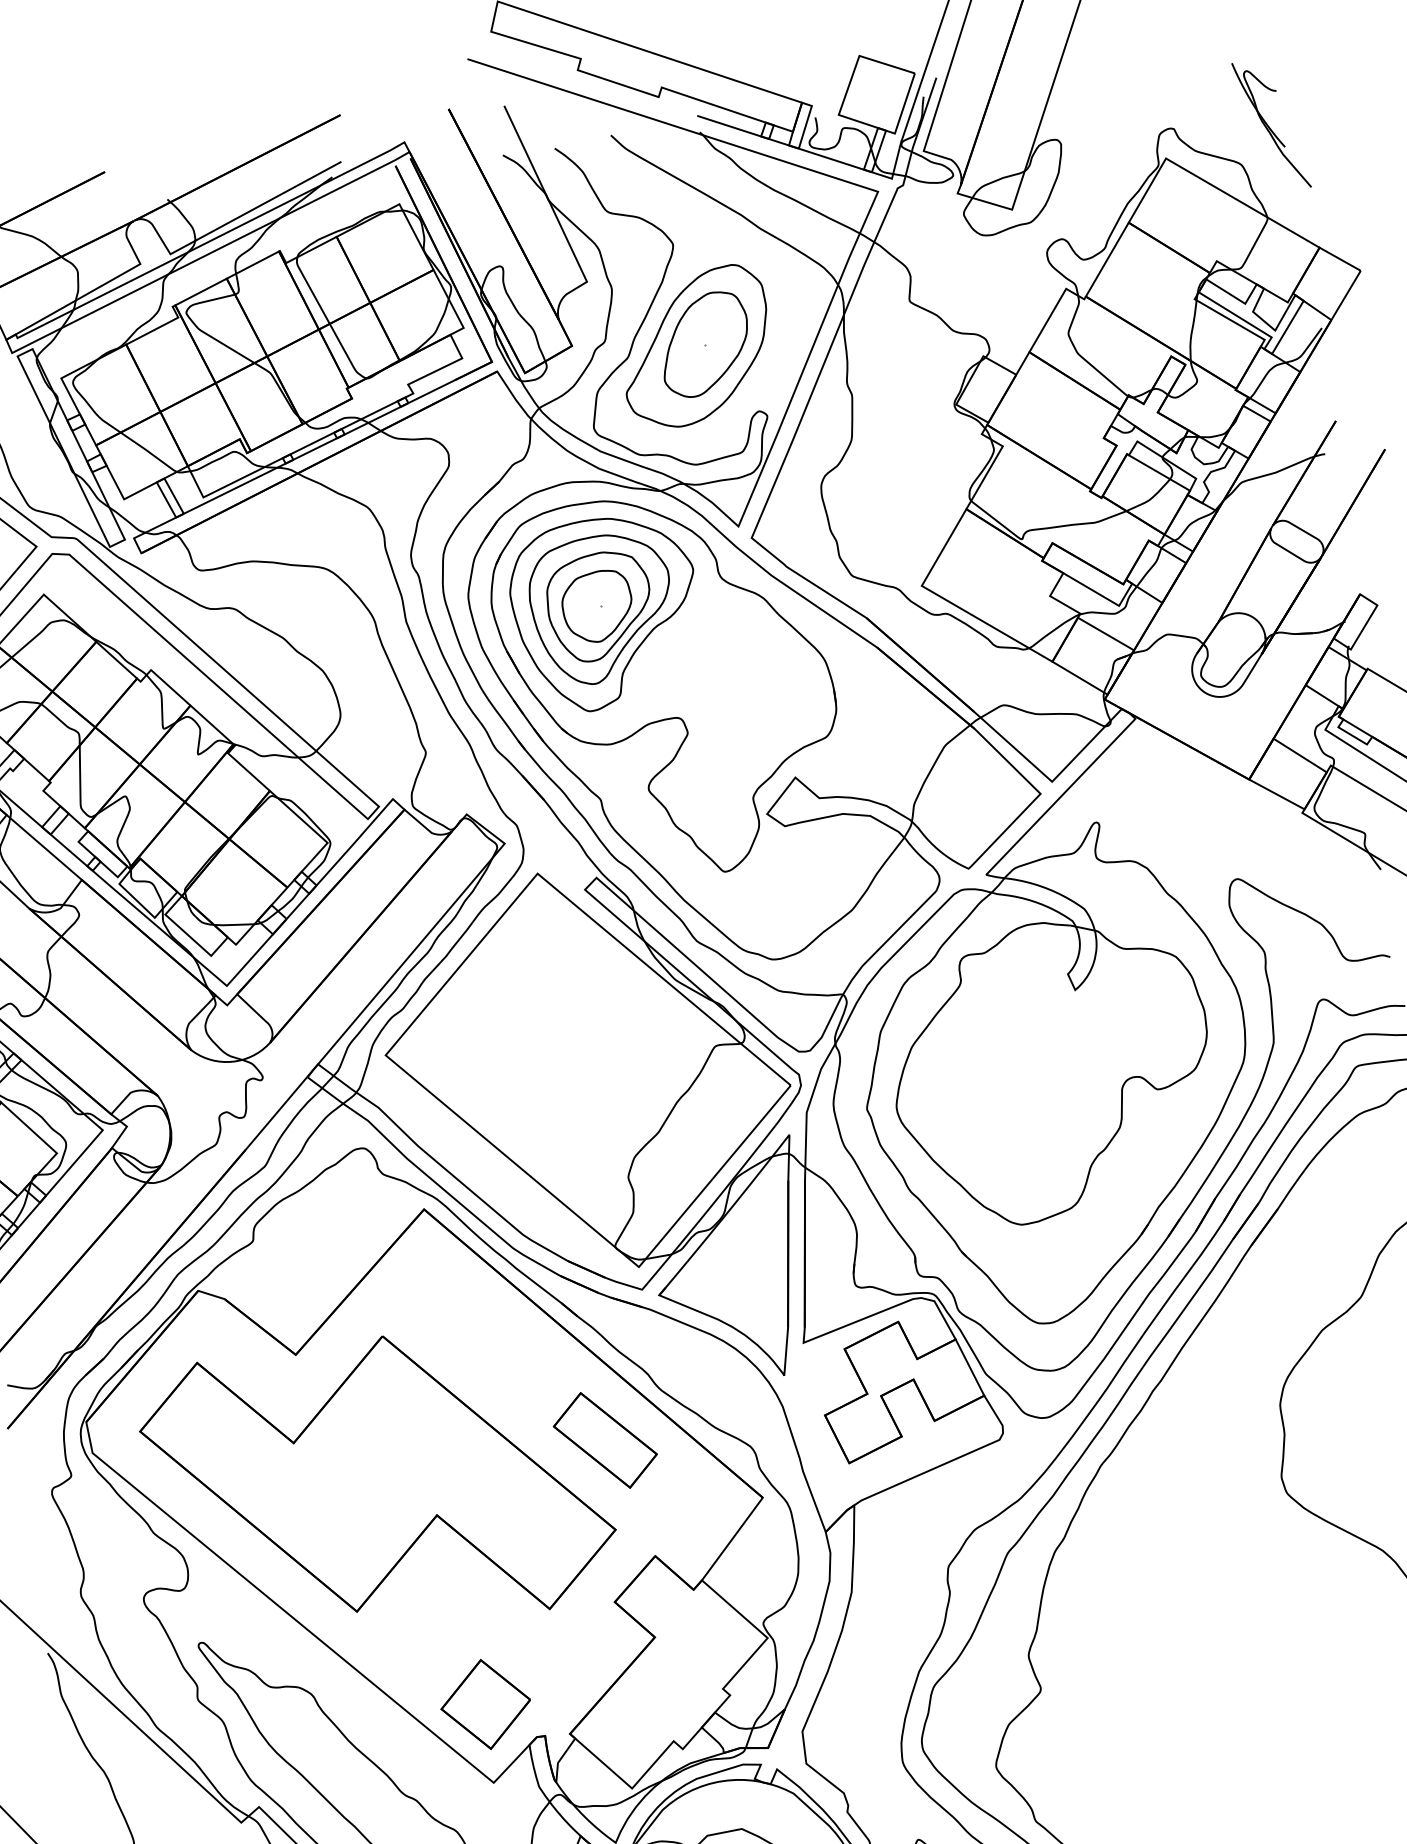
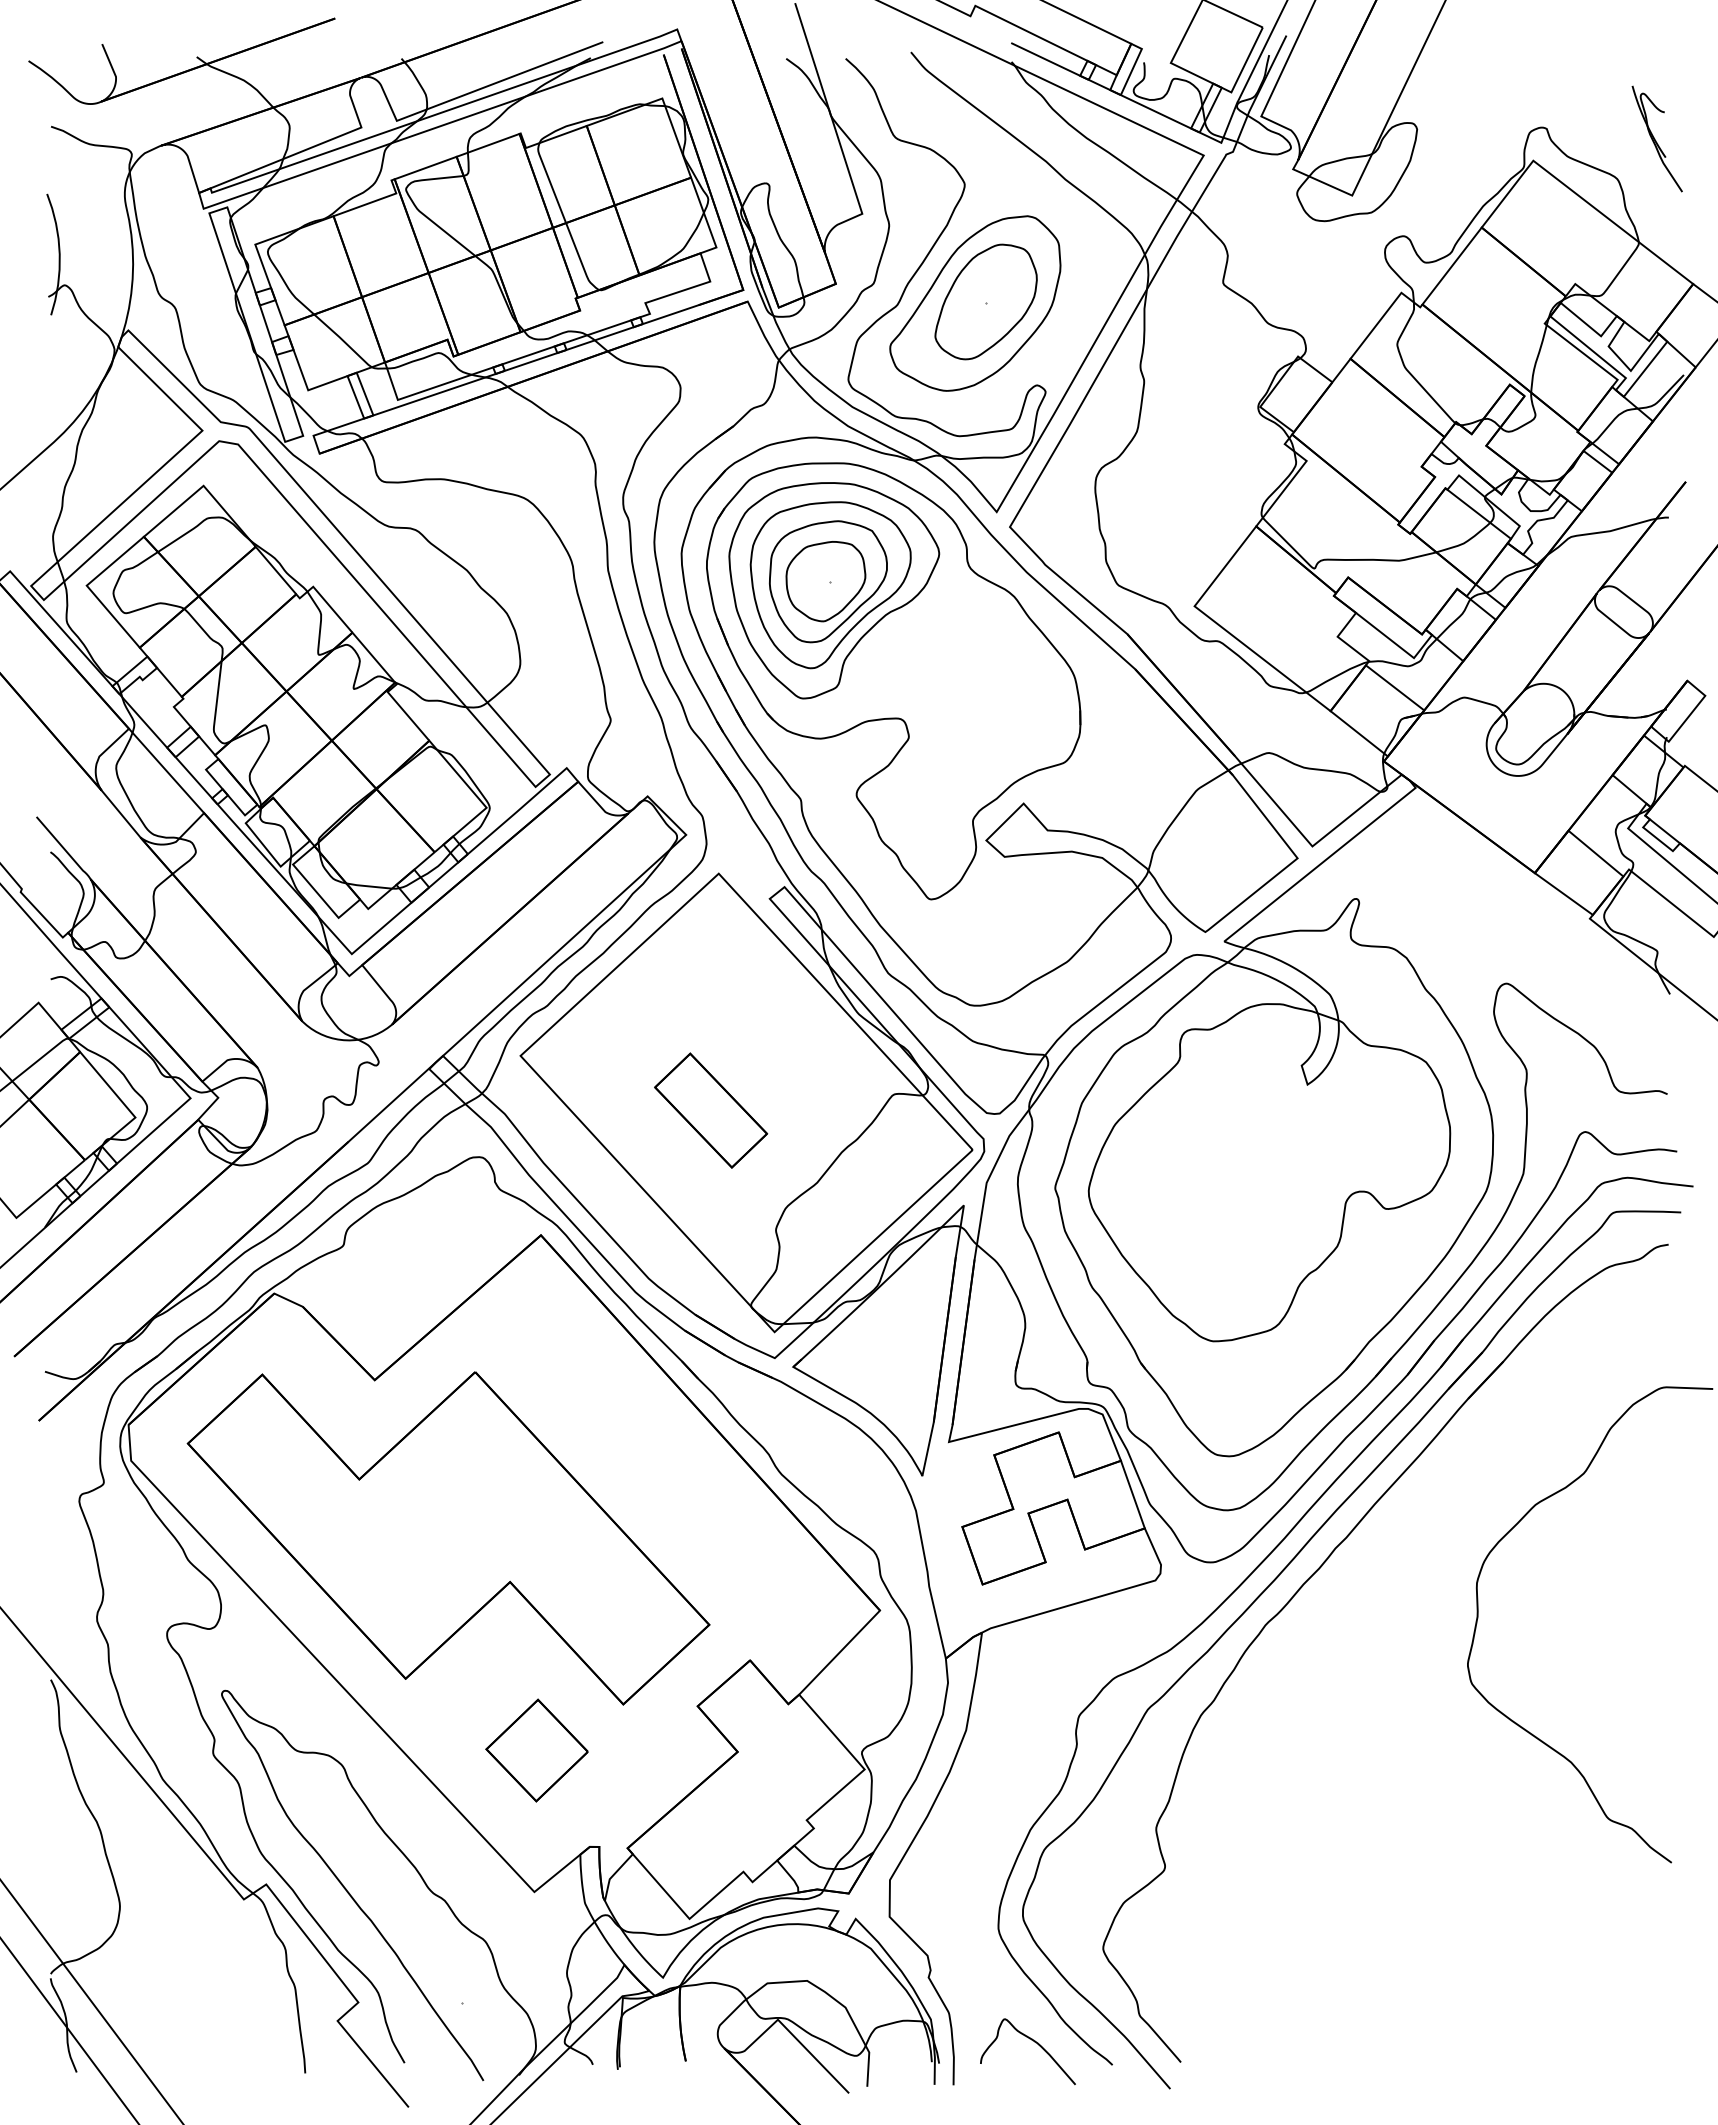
part: (1271, 124) -> (1657, 138), size x0.7
part: (605, 1440) -> (711, 1110), moved
part: (485, 1704) -> (536, 1750), moved

